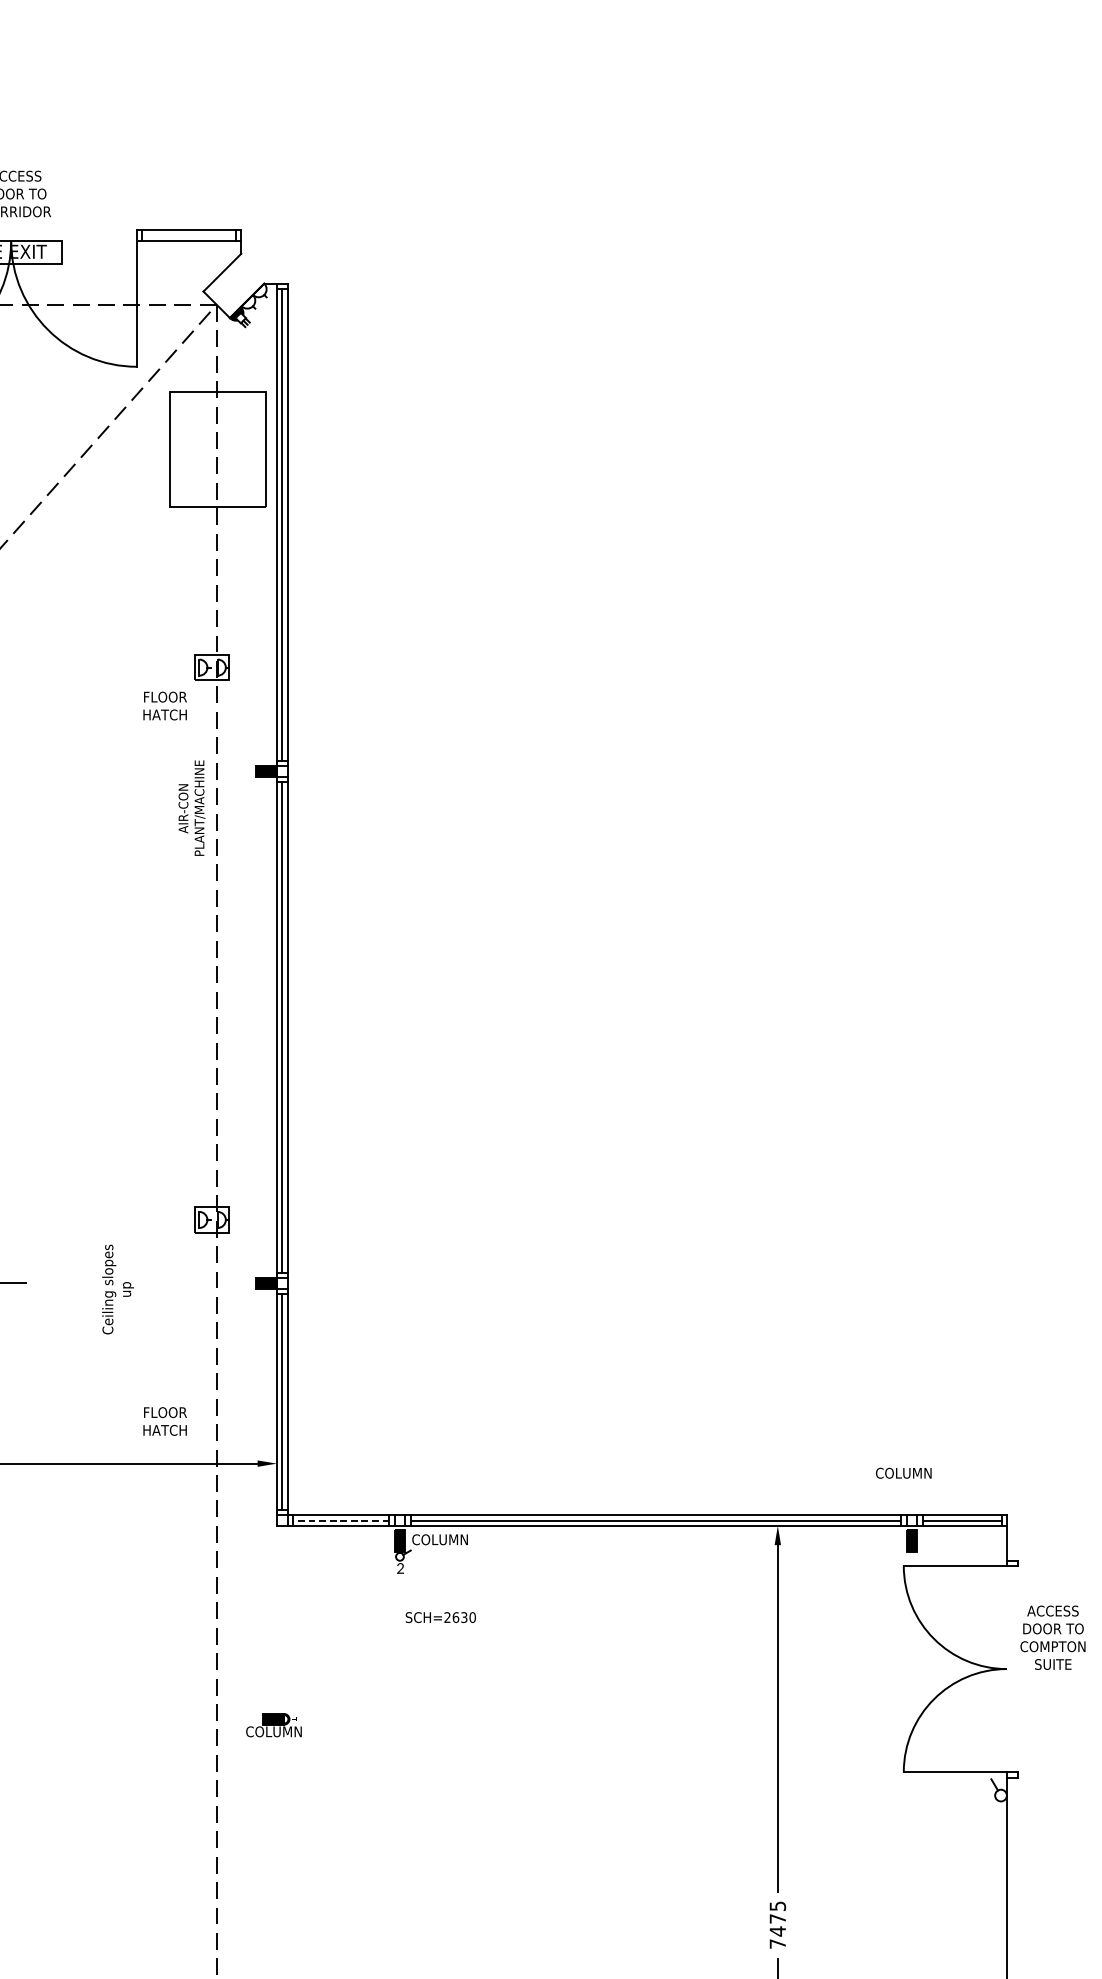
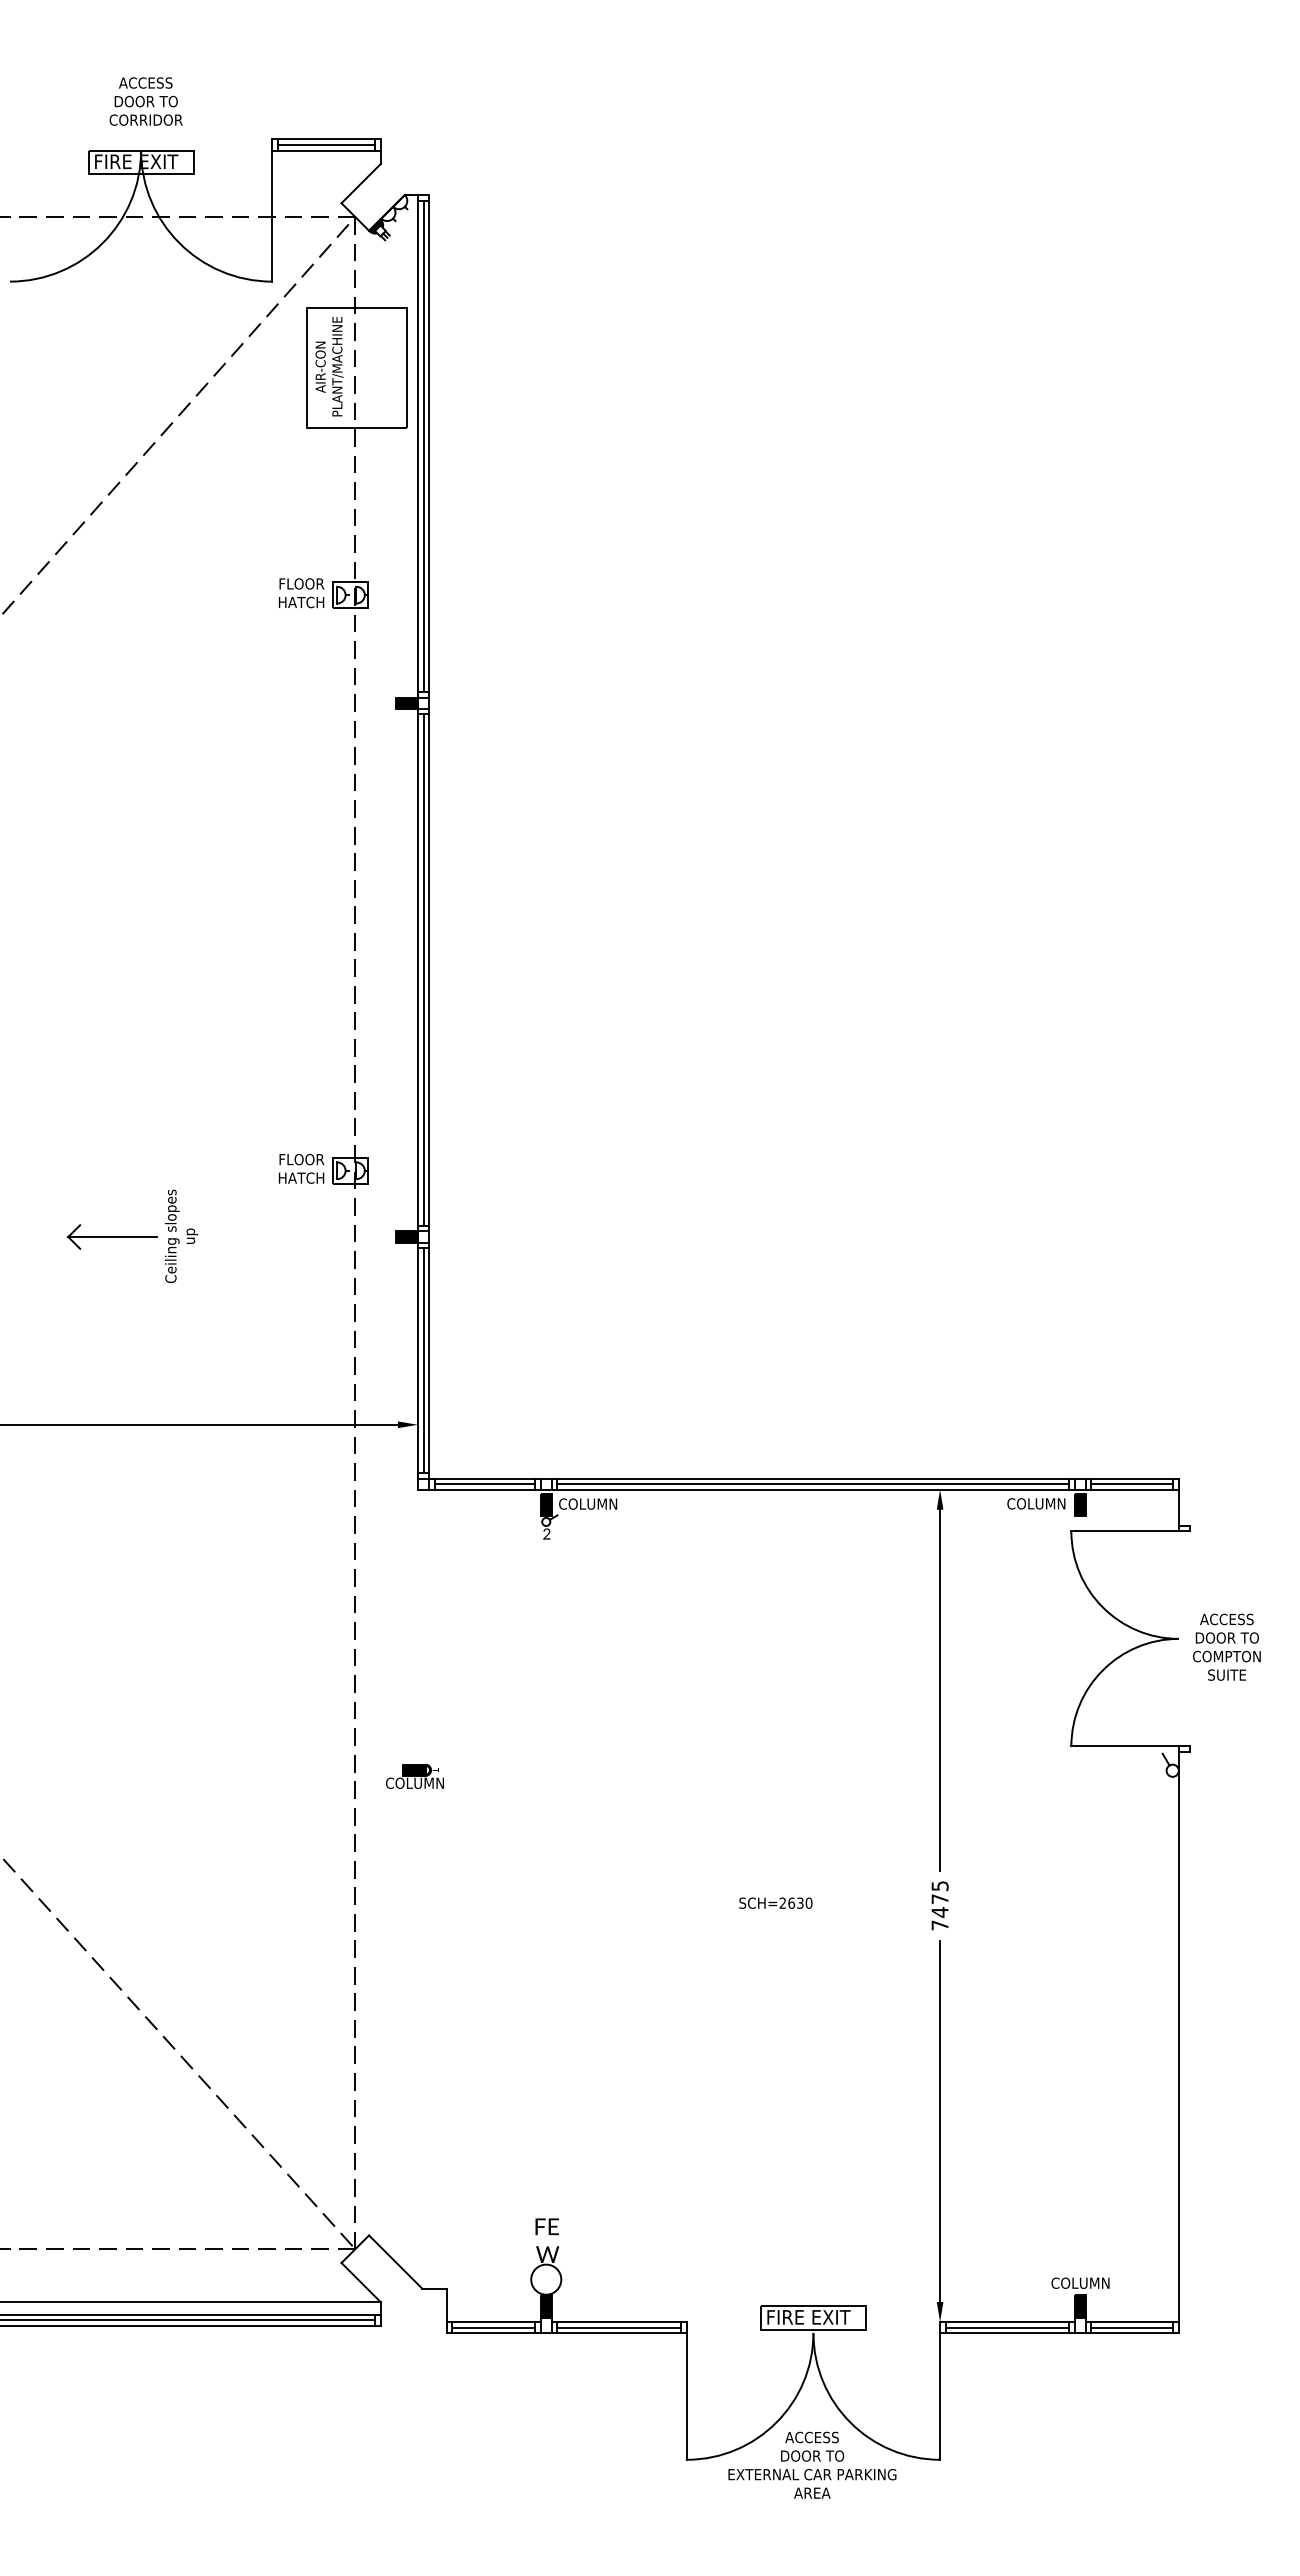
line: (189, 235) -> (326, 144), added
text: (165, 706) -> (301, 593), moved
text: (191, 808) -> (329, 366), moved
text: (118, 1289) -> (181, 1236), moved
text: (165, 1421) -> (301, 1168), moved
text: (903, 1472) -> (1036, 1503), moved
line: (340, 1520) -> (484, 1484), dashed -> solid
text: (440, 1616) -> (775, 1902), moved
text: (1052, 1637) -> (1226, 1646), moved
part: (273, 1724) -> (414, 1775), moved

